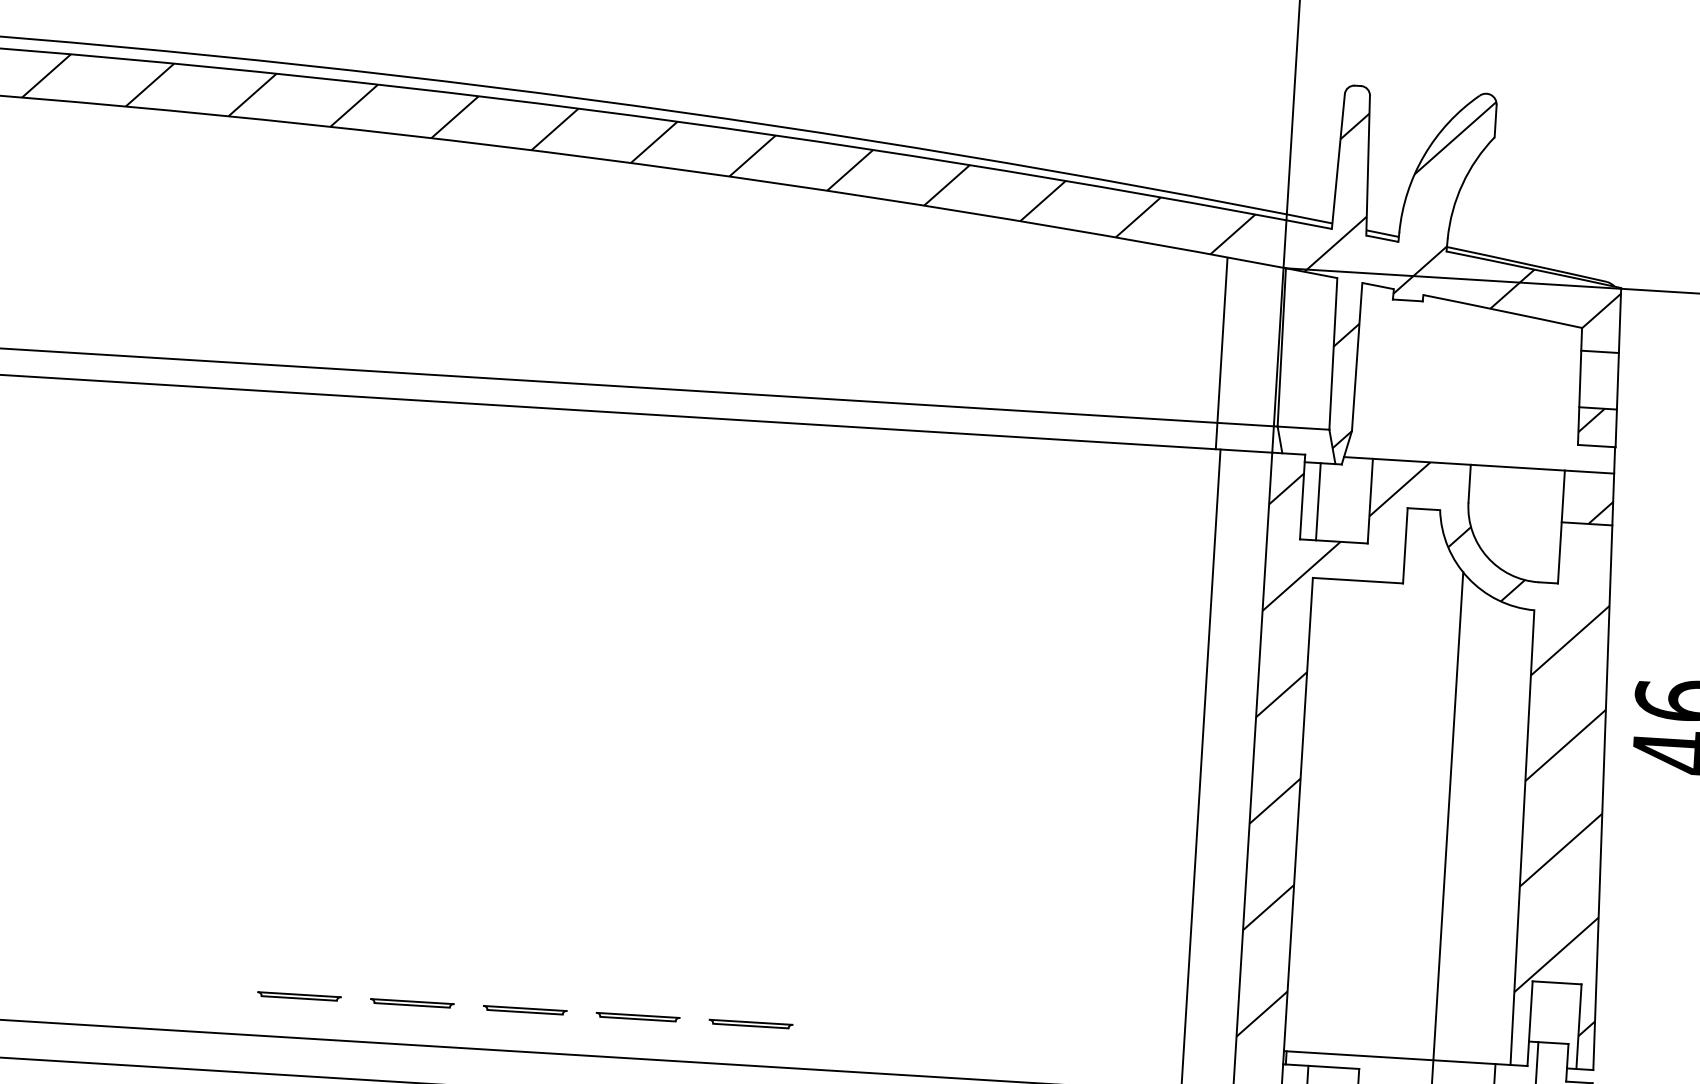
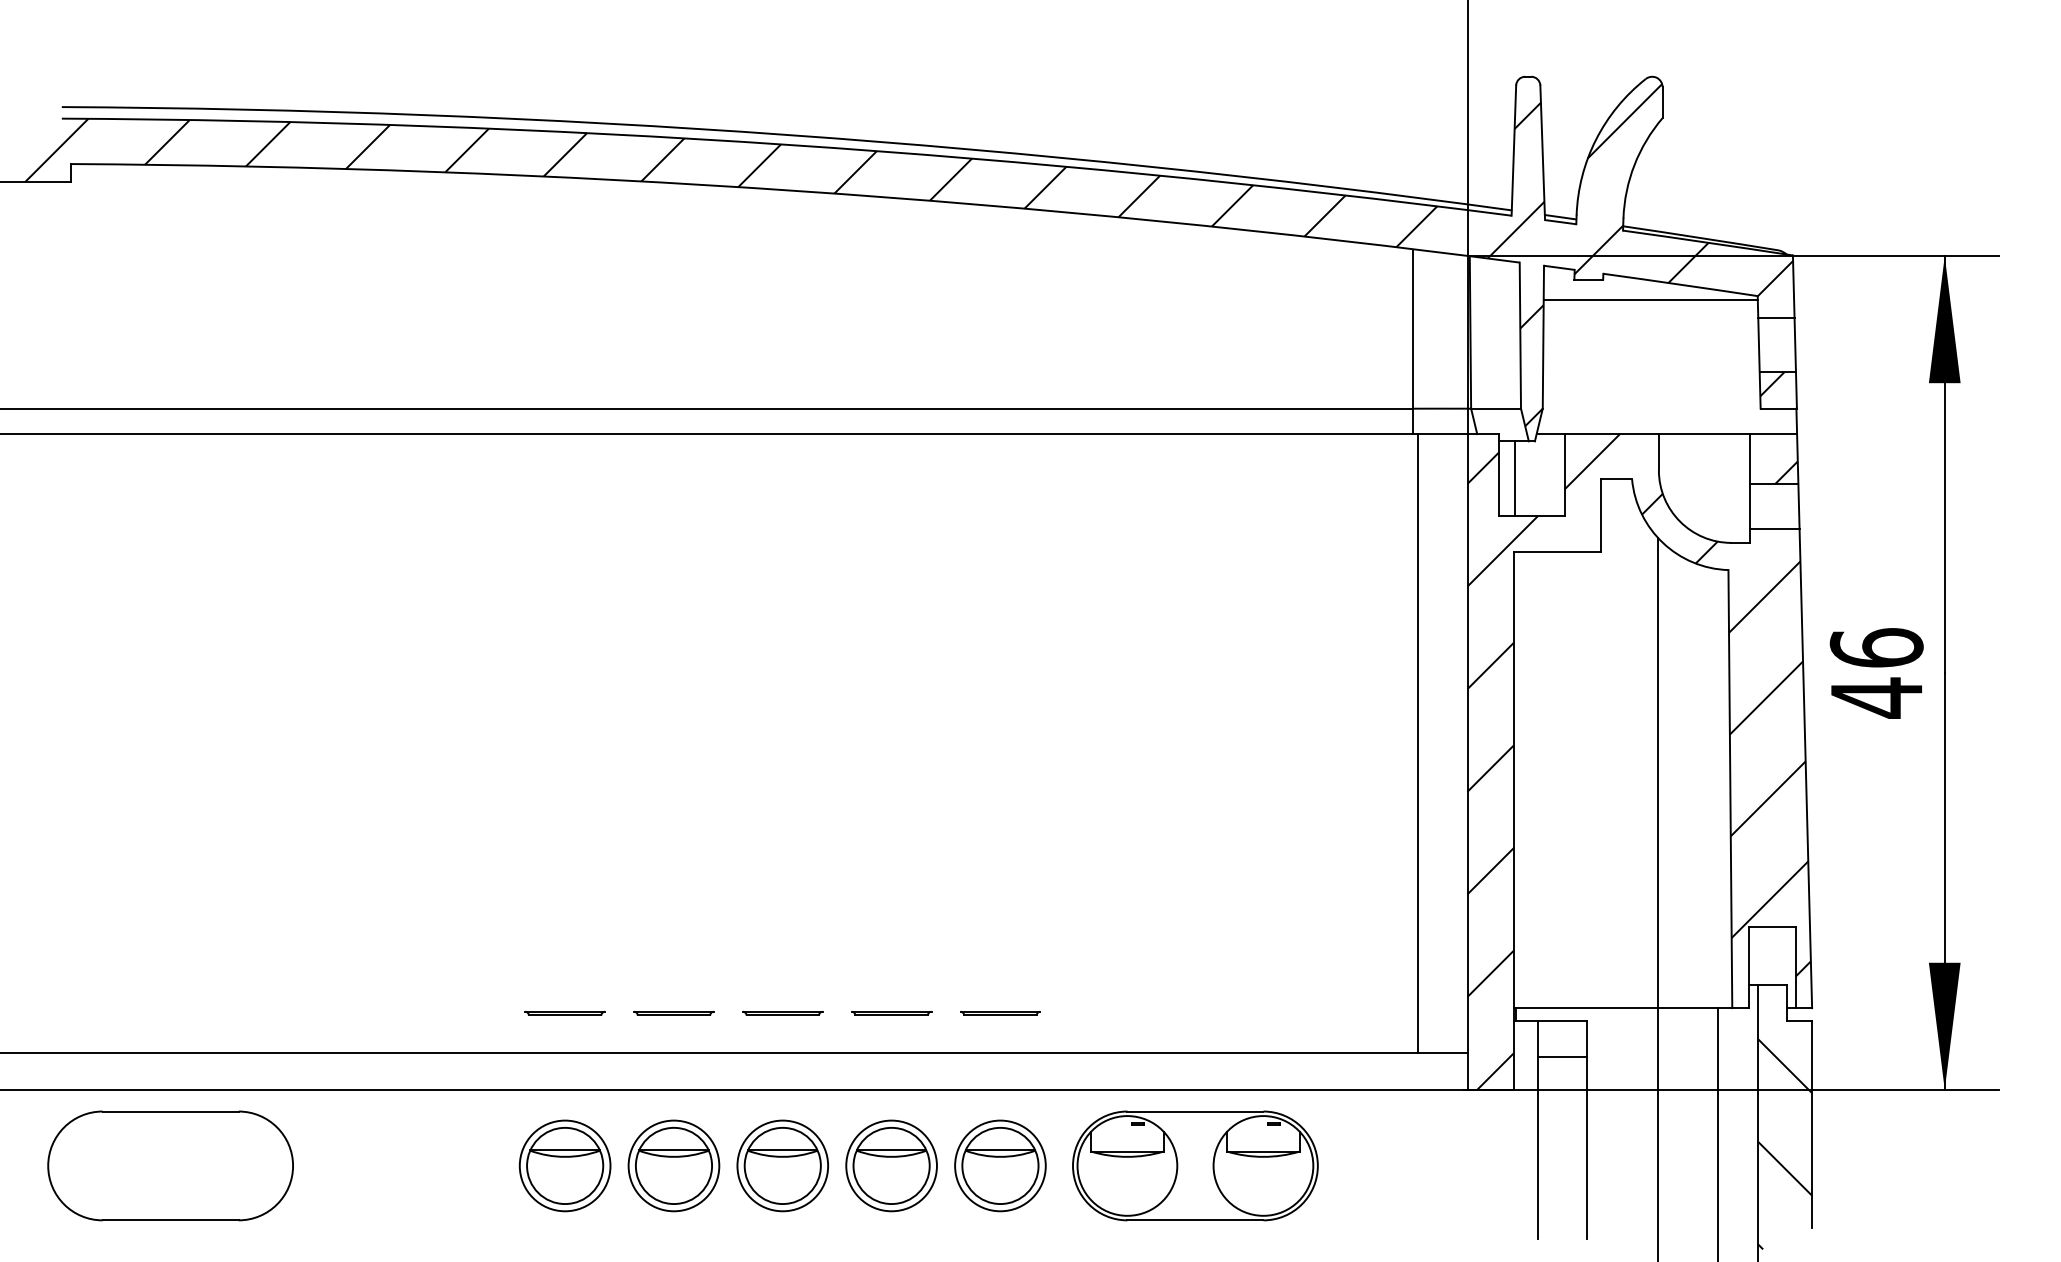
line: (1470, 324) -> (1650, 299), added
line: (1584, 571) -> (1774, 529), added

